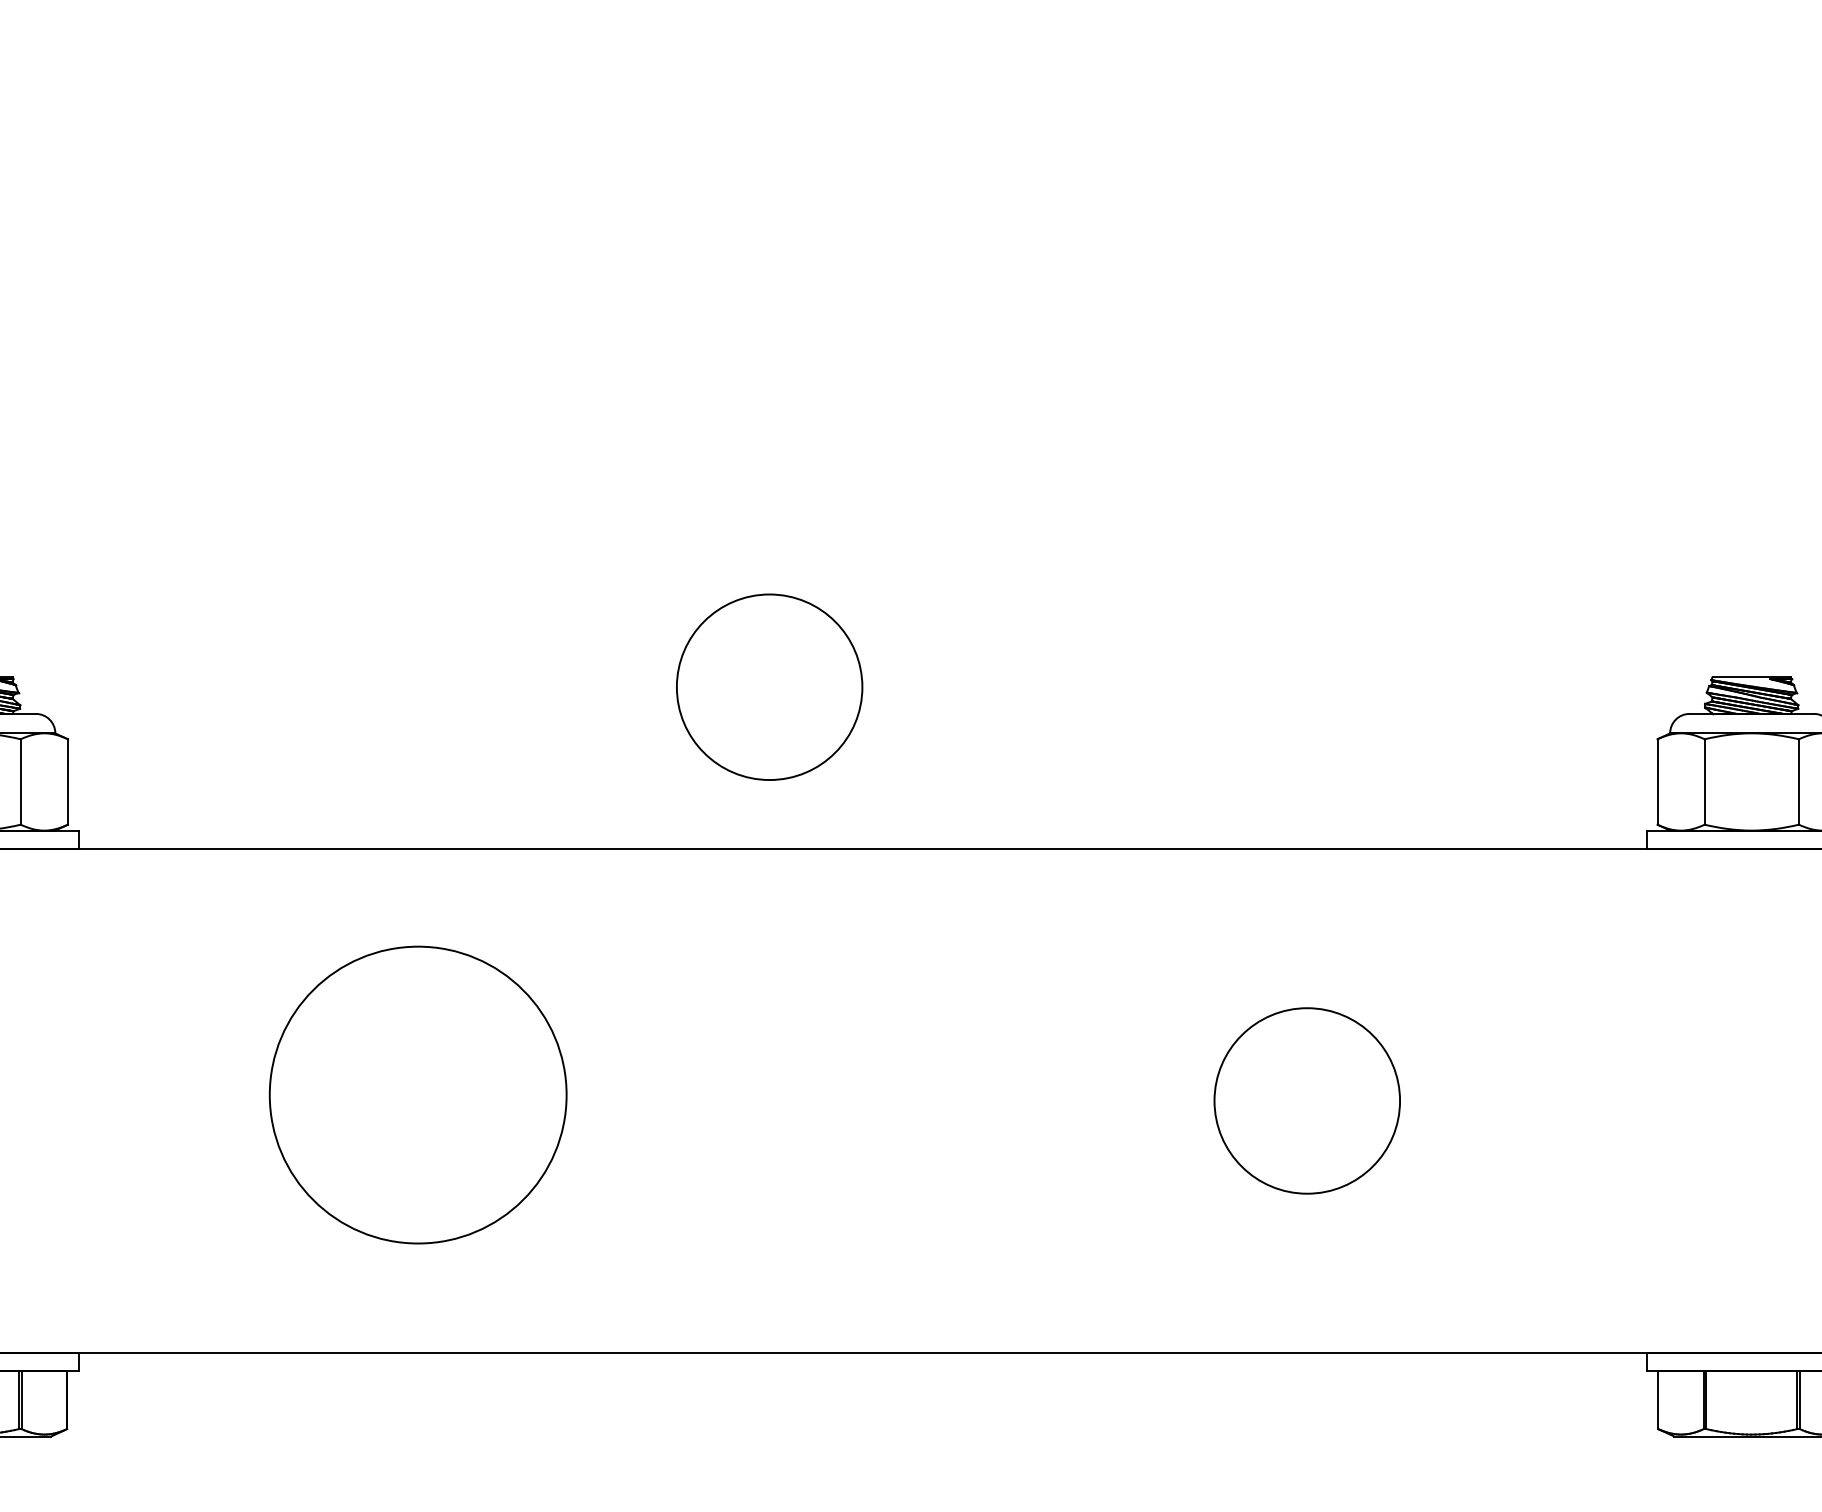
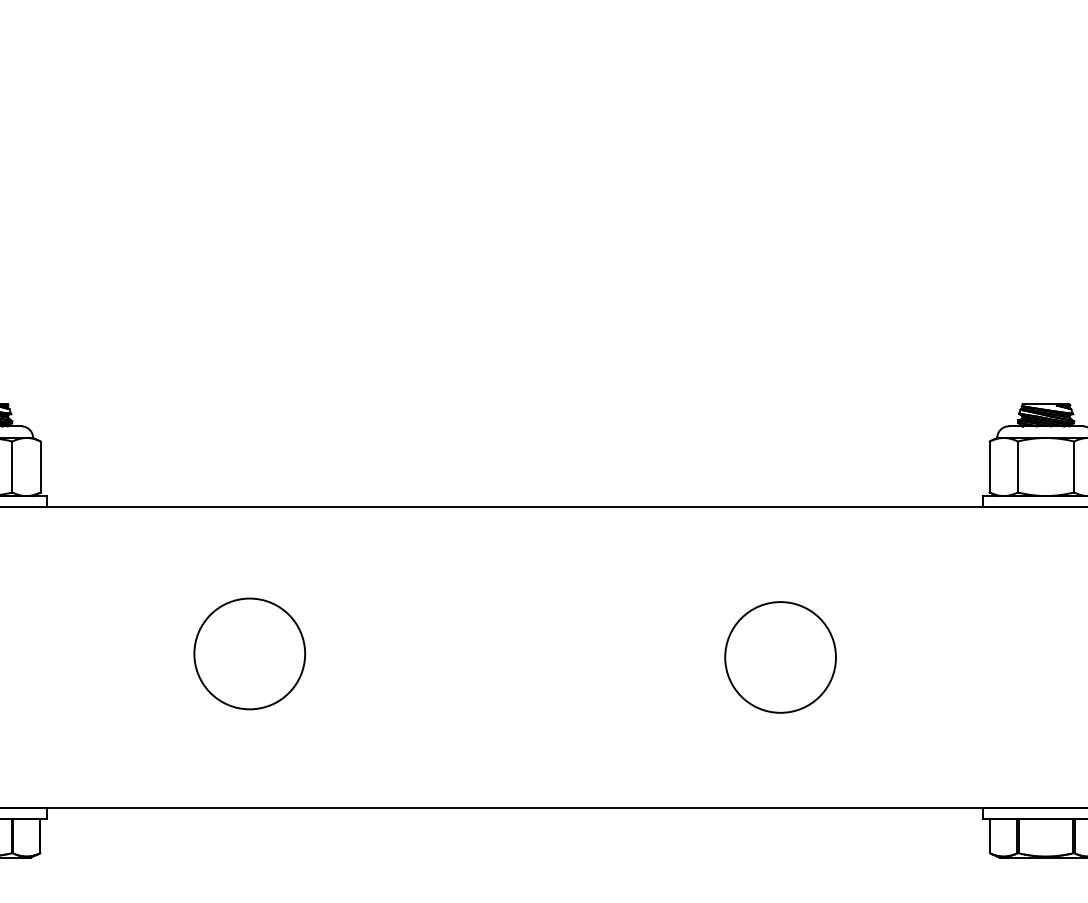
circle: (769, 687) -> (459, 410), removed
circle: (417, 1094) -> (249, 653), size x0.62

